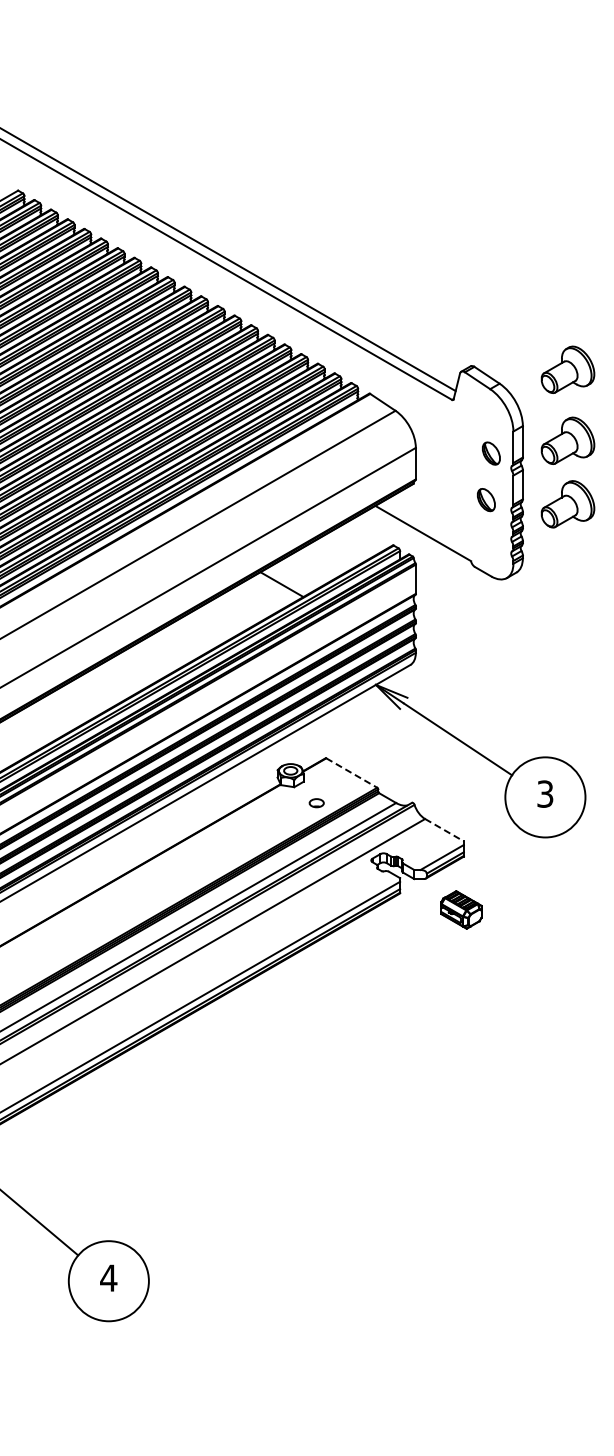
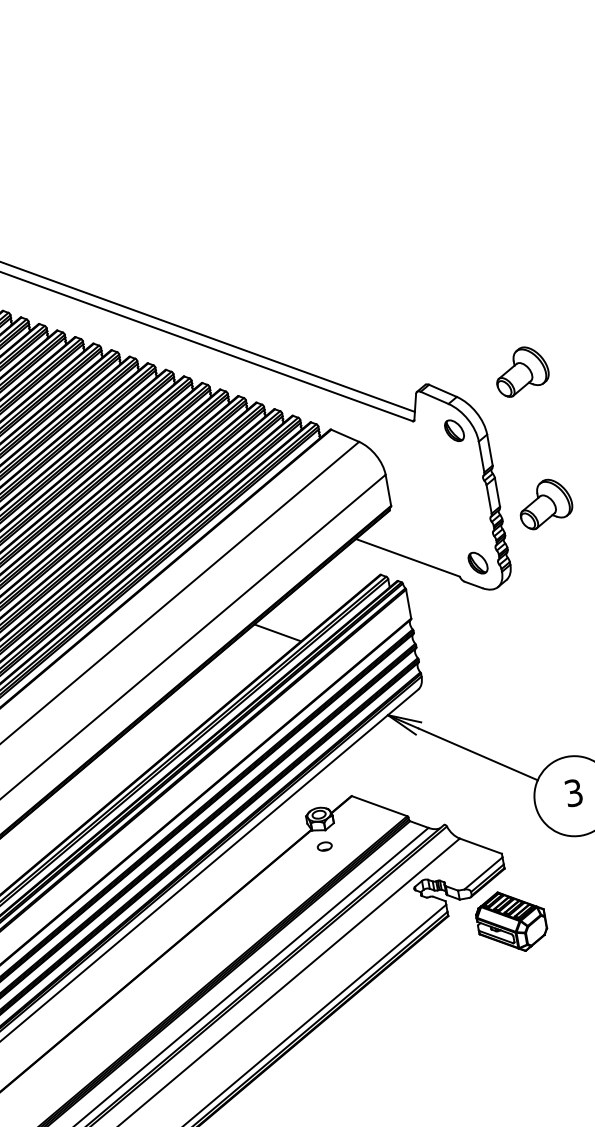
part: (567, 440) -> (533, 440), removed
part: (491, 453) -> (454, 430), moved
part: (486, 500) -> (478, 563), moved
line: (352, 773) -> (380, 806), dashed -> solid
part: (316, 803) -> (324, 846), moved
line: (444, 830) -> (480, 846), dashed -> solid
part: (461, 909) -> (511, 921), size x1.67

